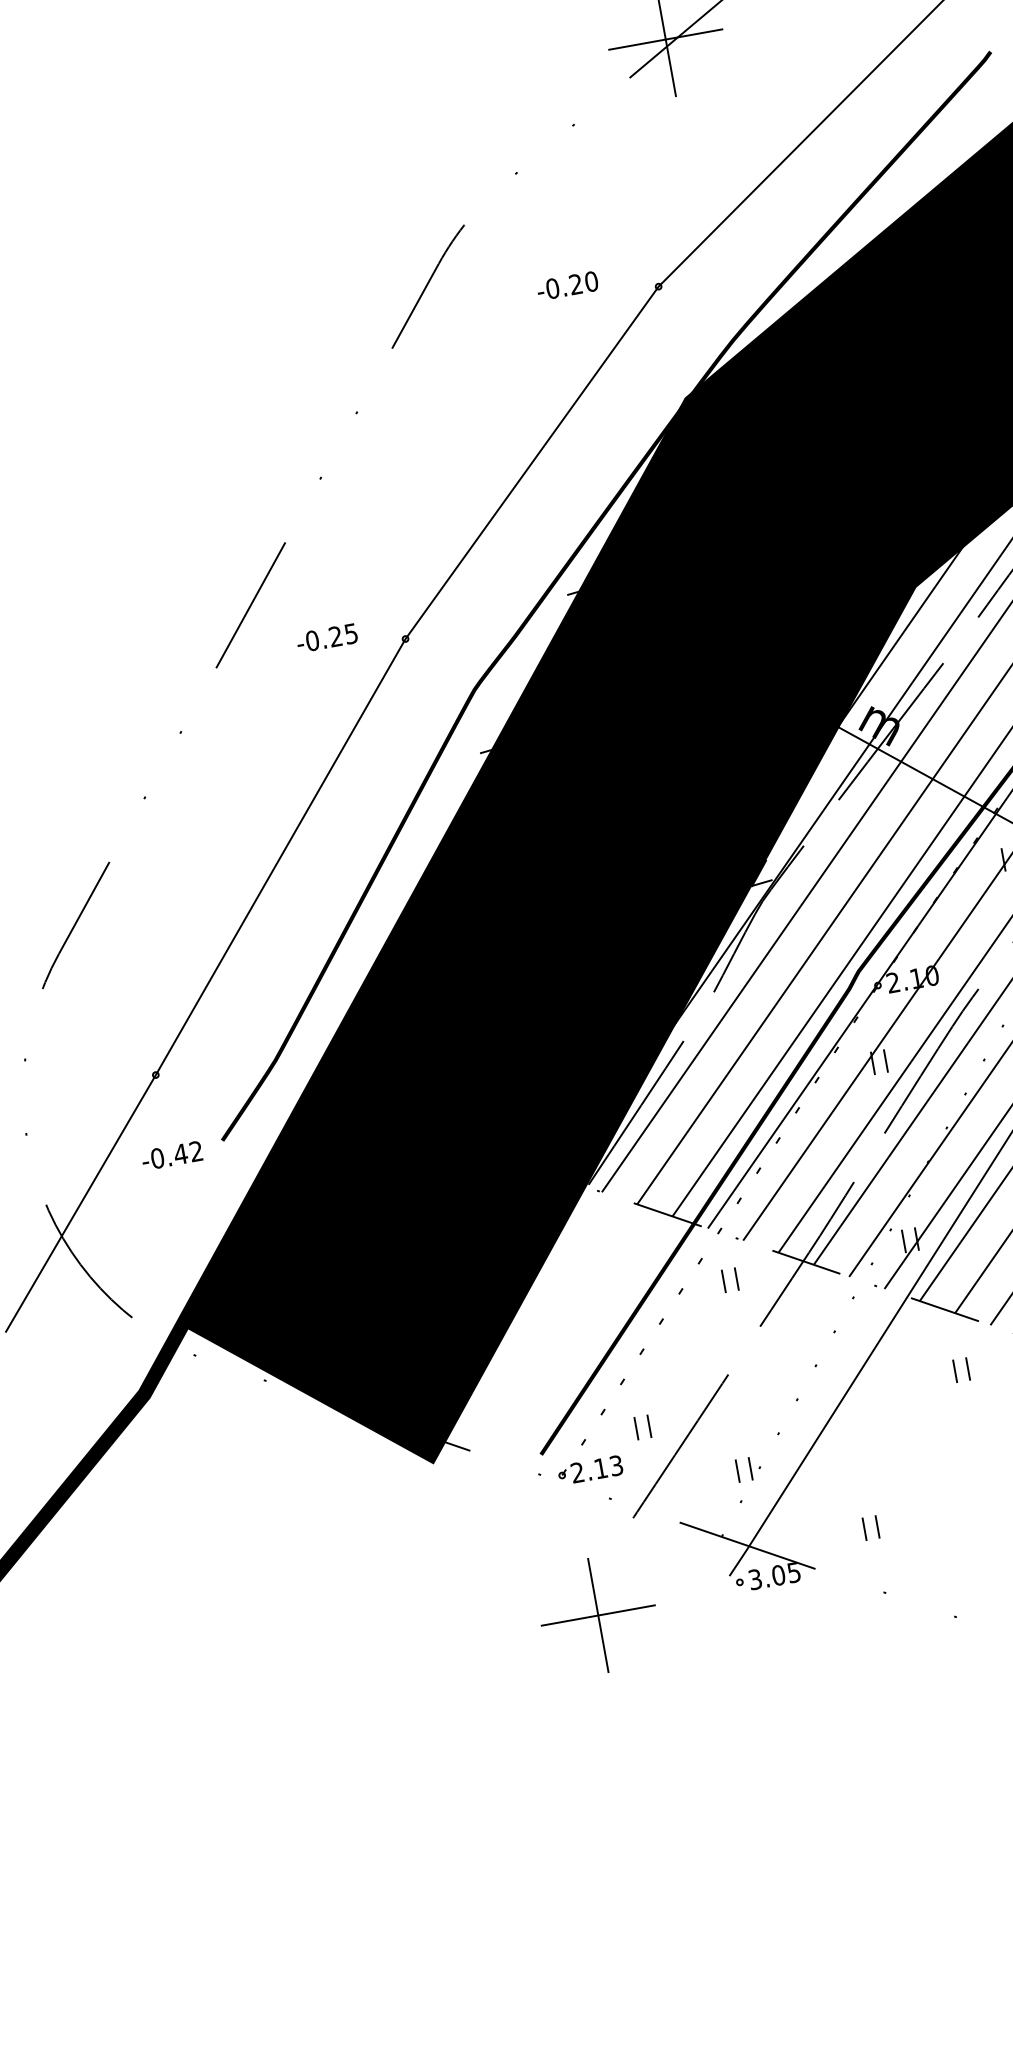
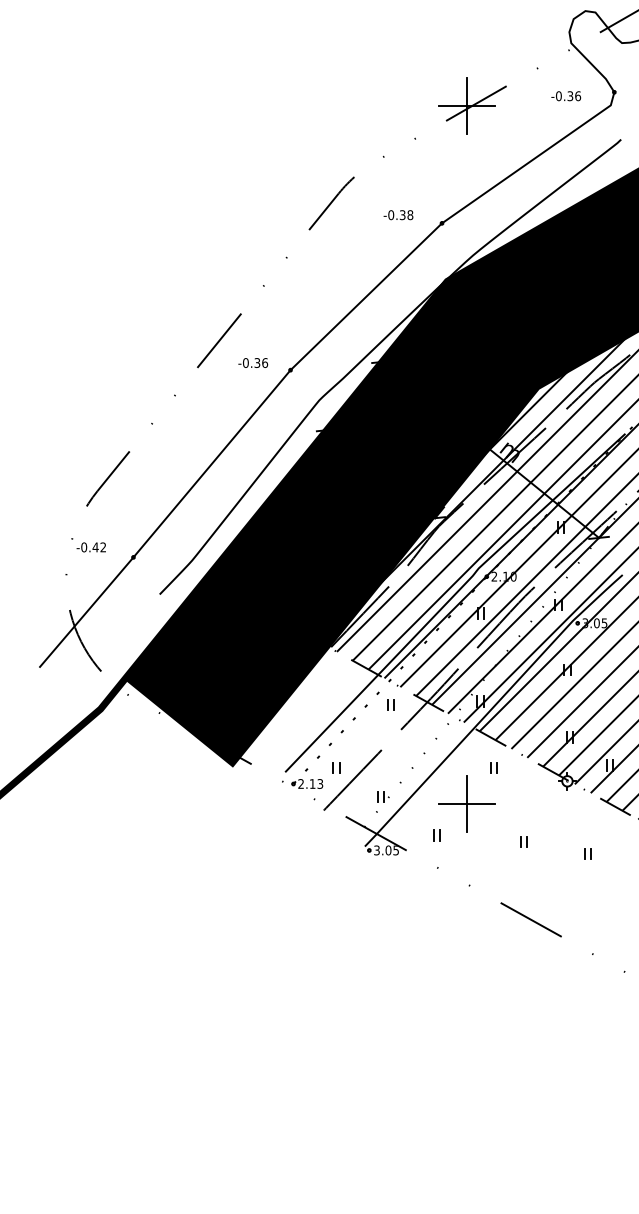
text: (583, 283) -> (406, 215), -0.20 -> -0.38
text: (343, 634) -> (261, 362), -0.25 -> -0.36
text: (170, 1156) -> (90, 547), moved
part: (597, 1614) -> (466, 803), moved

